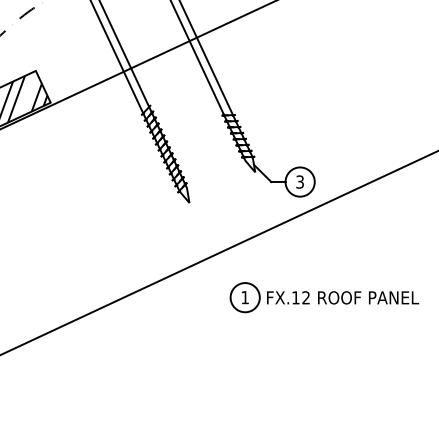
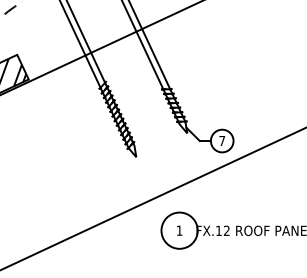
text: (299, 181) -> (221, 140), 3 -> 7
circle: (244, 297) -> (179, 230), size x1.6

